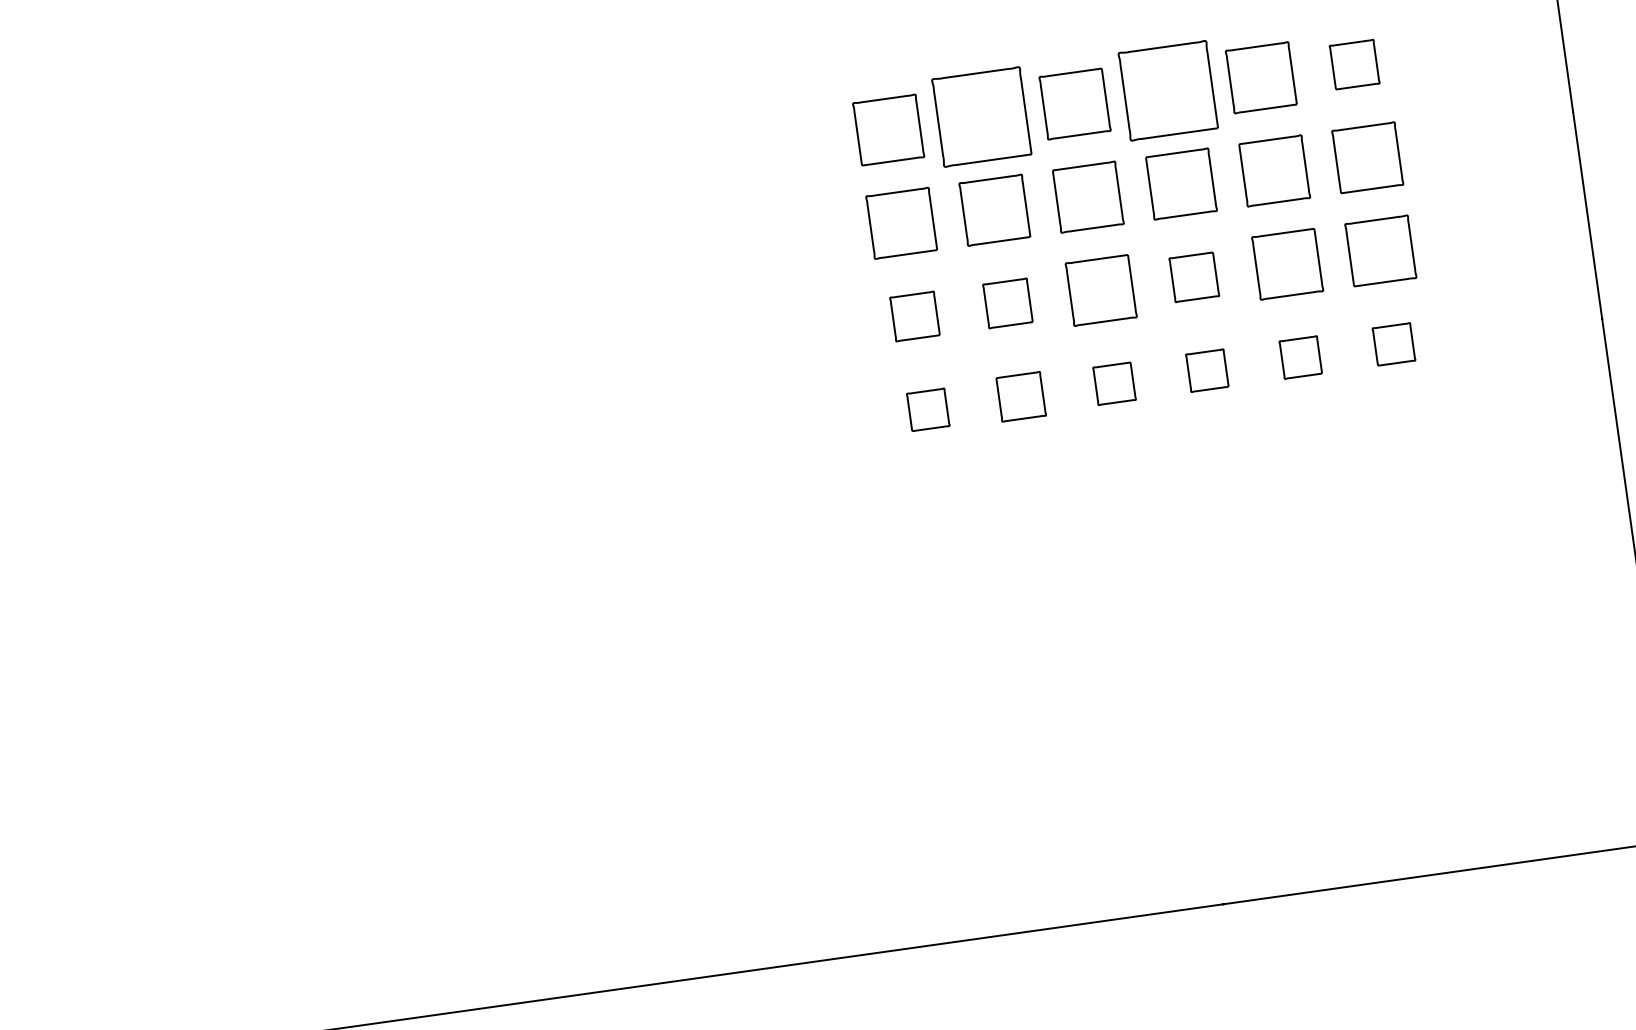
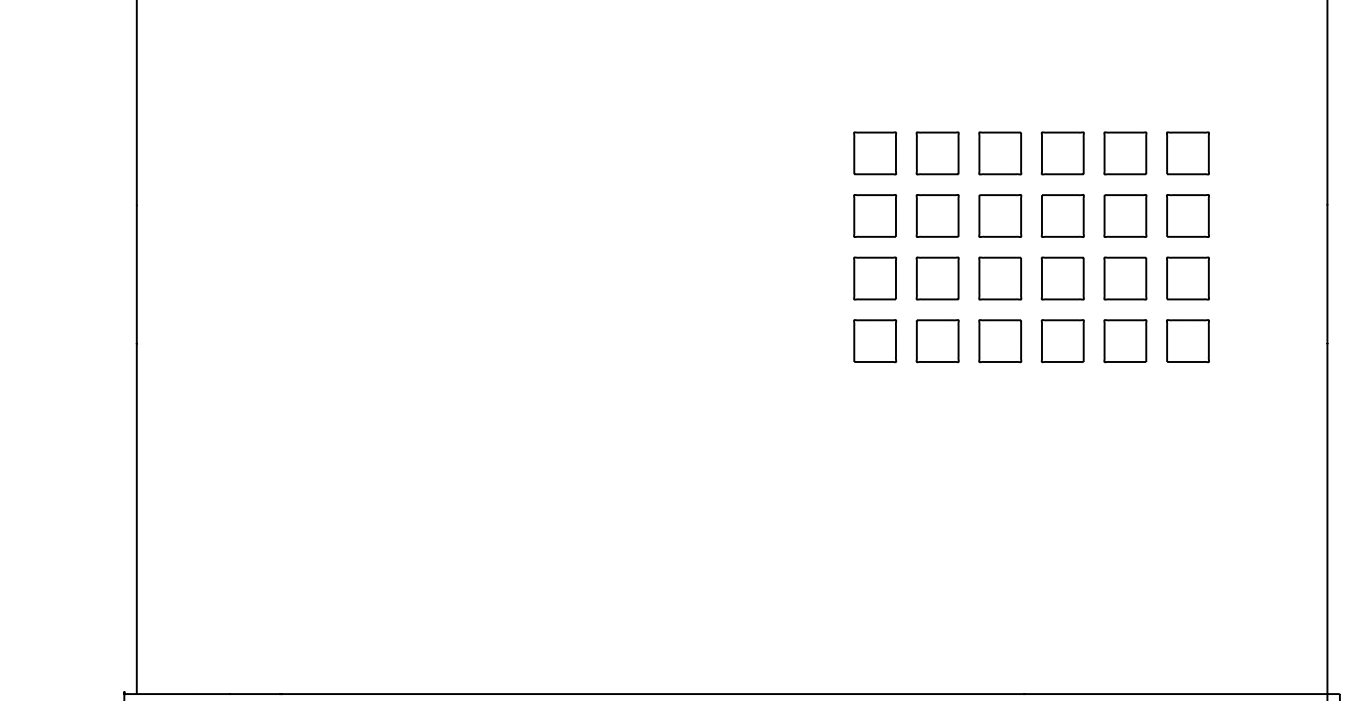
part: (1353, 64) -> (1187, 153), size x1.43
part: (1167, 91) -> (1062, 153), size x0.71
part: (981, 117) -> (937, 153), size x0.71
part: (1193, 277) -> (1062, 278), size x1.43
part: (1007, 303) -> (937, 278), size x1.43
part: (915, 316) -> (875, 278), size x1.43
part: (1393, 344) -> (1187, 341), size x1.67
part: (1300, 357) -> (1125, 341), size x1.67
part: (1207, 371) -> (1062, 341), size x1.67
part: (1114, 384) -> (1000, 341), size x1.67
part: (1020, 397) -> (937, 341), size x1.43
part: (928, 410) -> (875, 341), size x1.67

